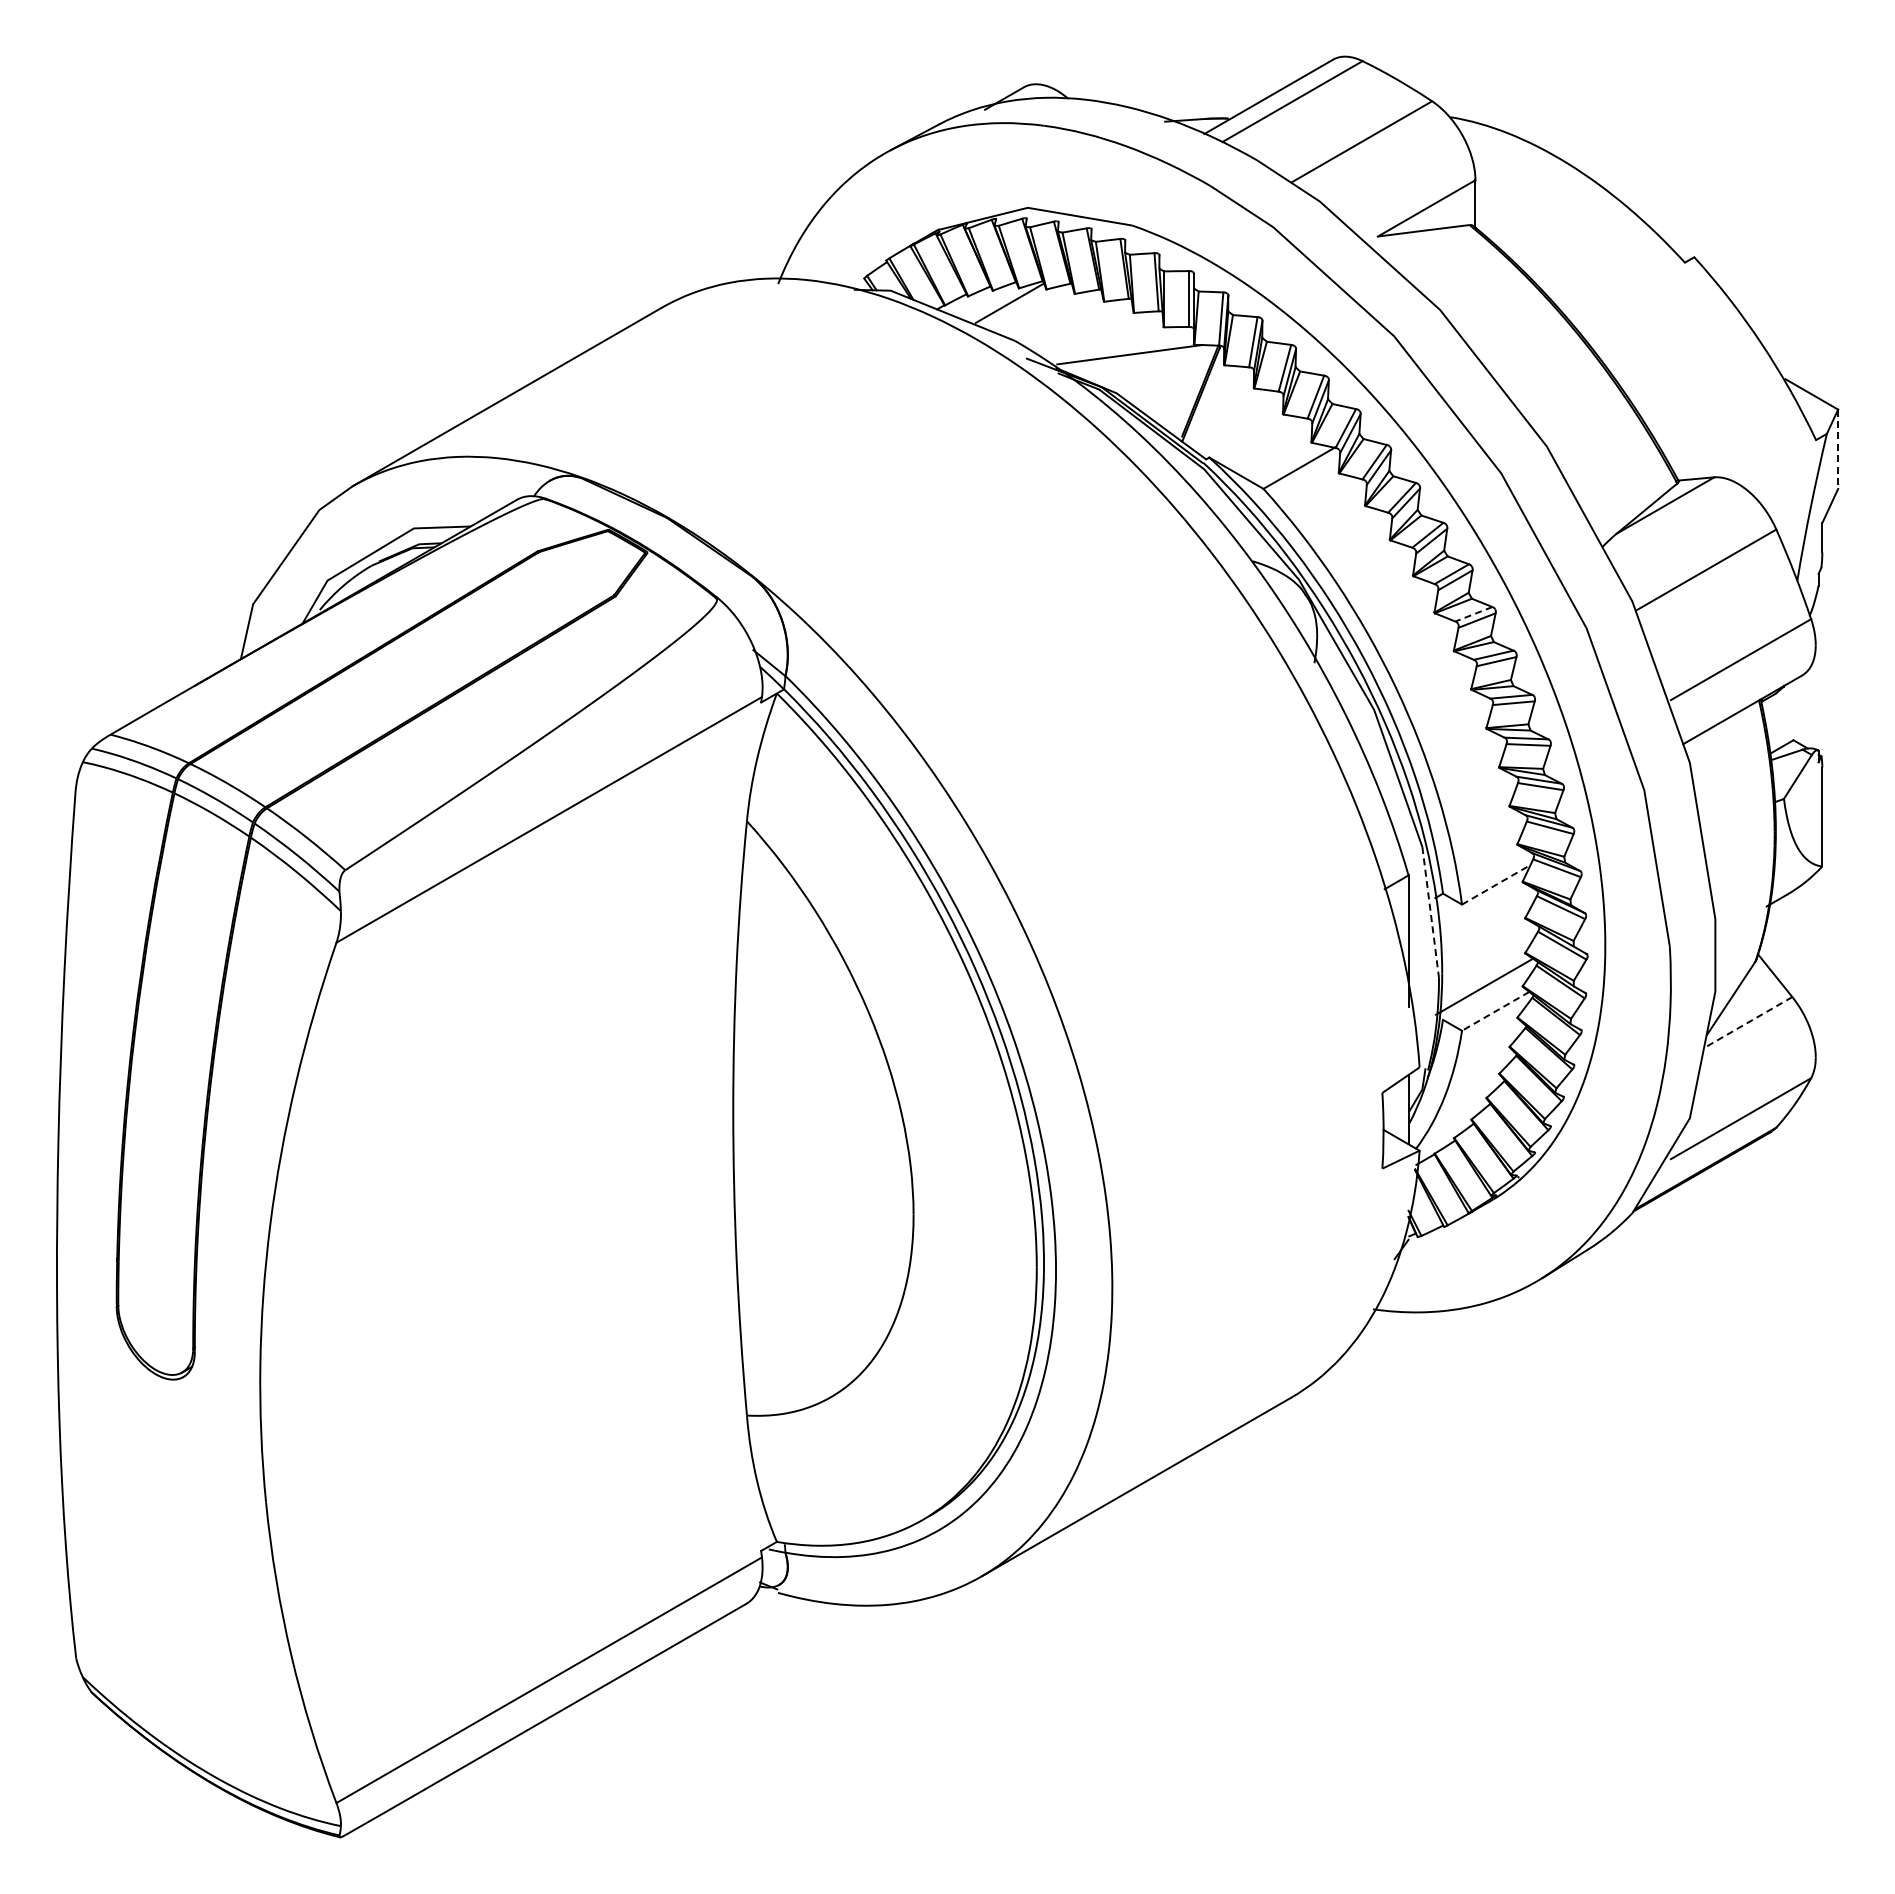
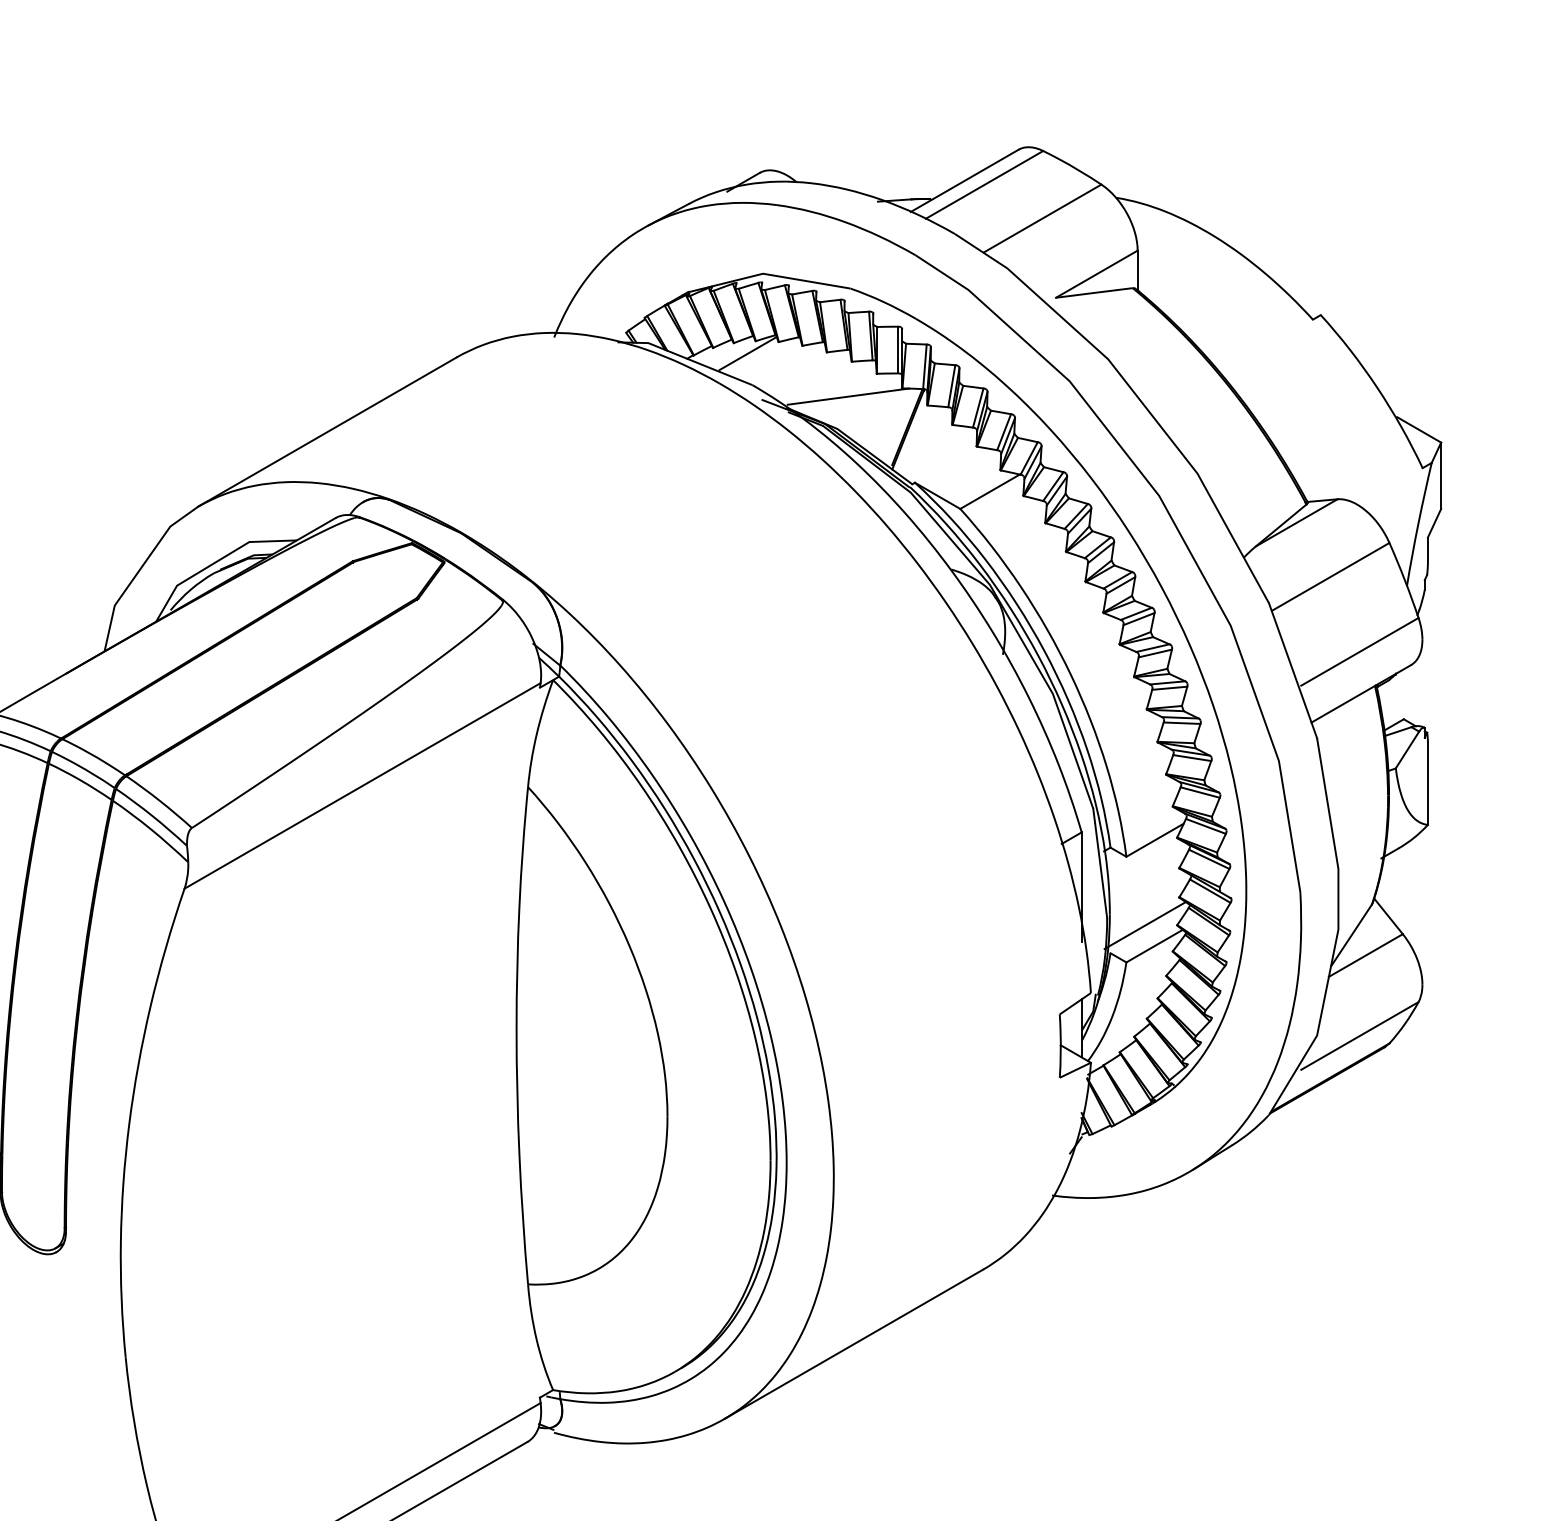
line: (1838, 449) -> (1441, 475), dashed -> solid
line: (1473, 614) -> (1136, 614), dashed -> solid
line: (1496, 884) -> (1155, 839), dashed -> solid
line: (1430, 912) -> (1100, 863), dashed -> solid
line: (1495, 1011) -> (1154, 946), dashed -> solid
line: (1748, 1022) -> (1366, 955), dashed -> solid

